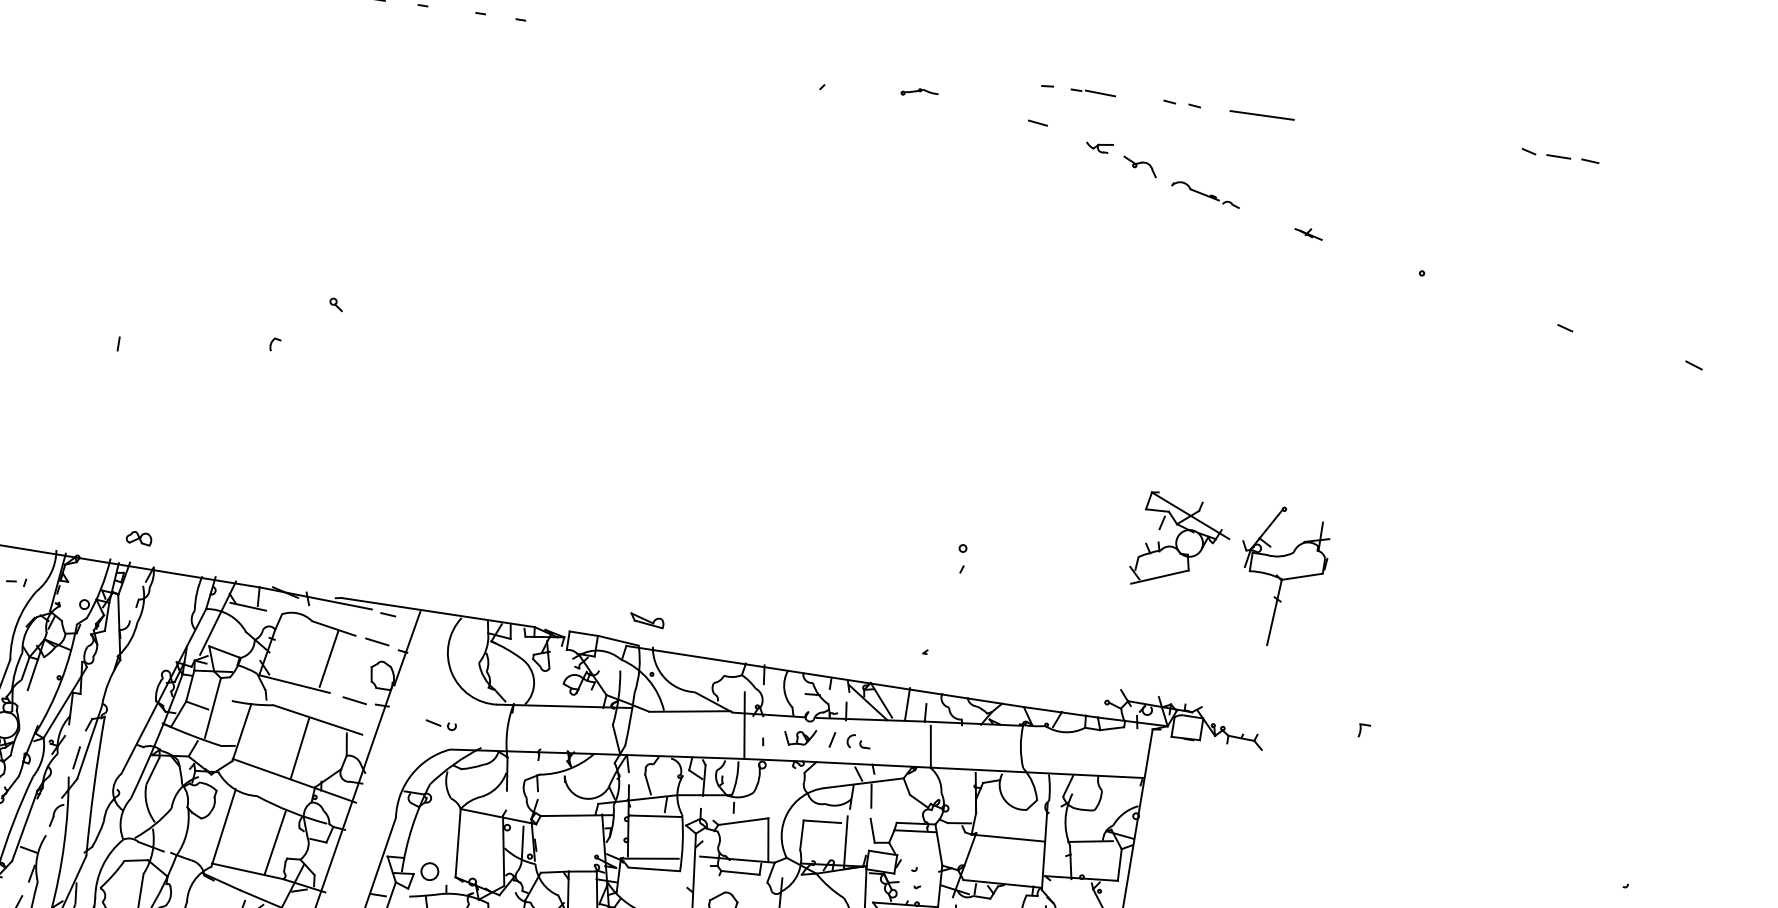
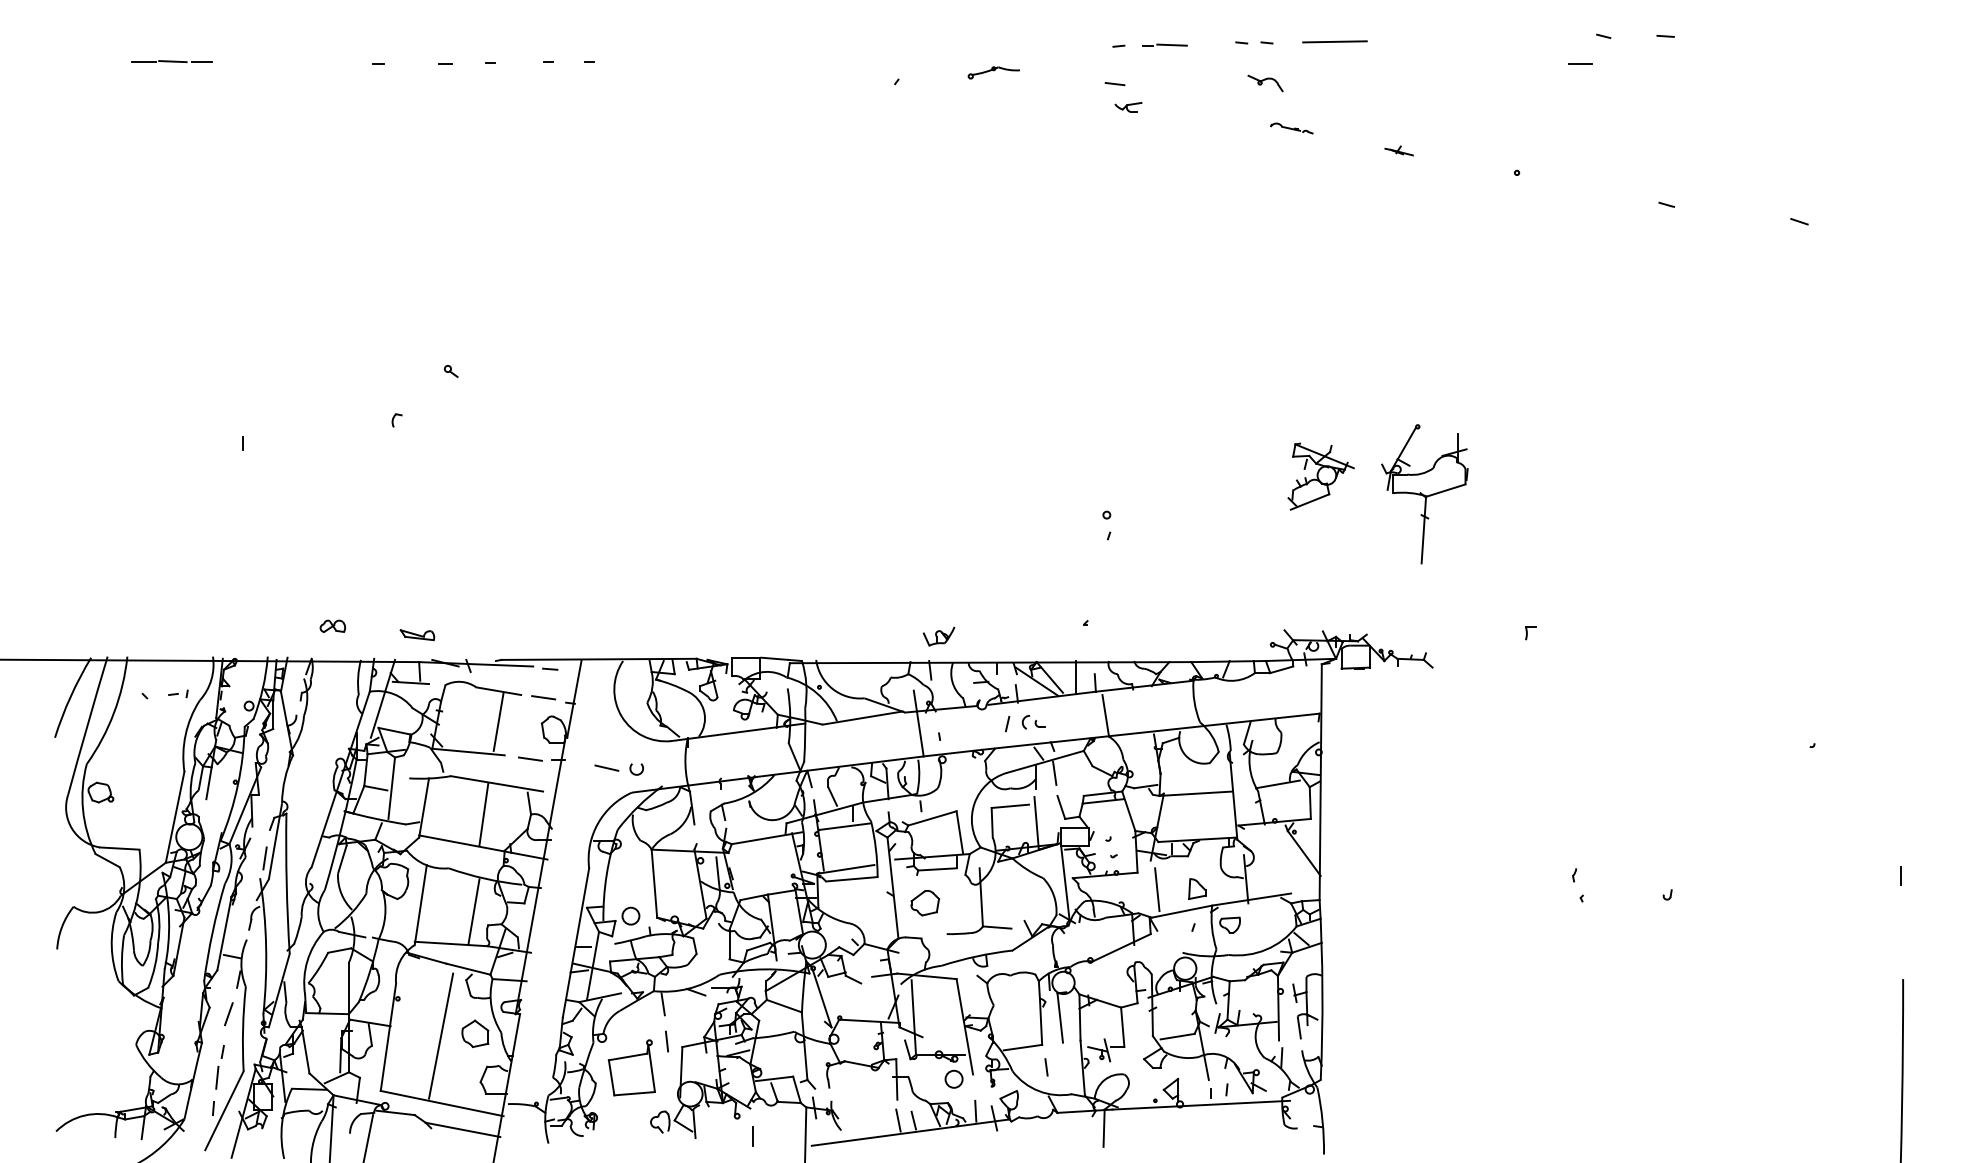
part: (919, 92) -> (993, 72), size x1.4
part: (1099, 147) -> (1128, 107), moved
line: (1558, 156) -> (1580, 63), moved
part: (1140, 166) -> (1265, 83), moved
part: (1205, 194) -> (1291, 128), size x0.6
part: (139, 537) -> (332, 625), moved
part: (1180, 543) -> (1320, 476), size x0.7
part: (647, 621) -> (417, 635), moved
part: (441, 725) -> (619, 770), size x1.6
part: (799, 737) -> (938, 636), moved

